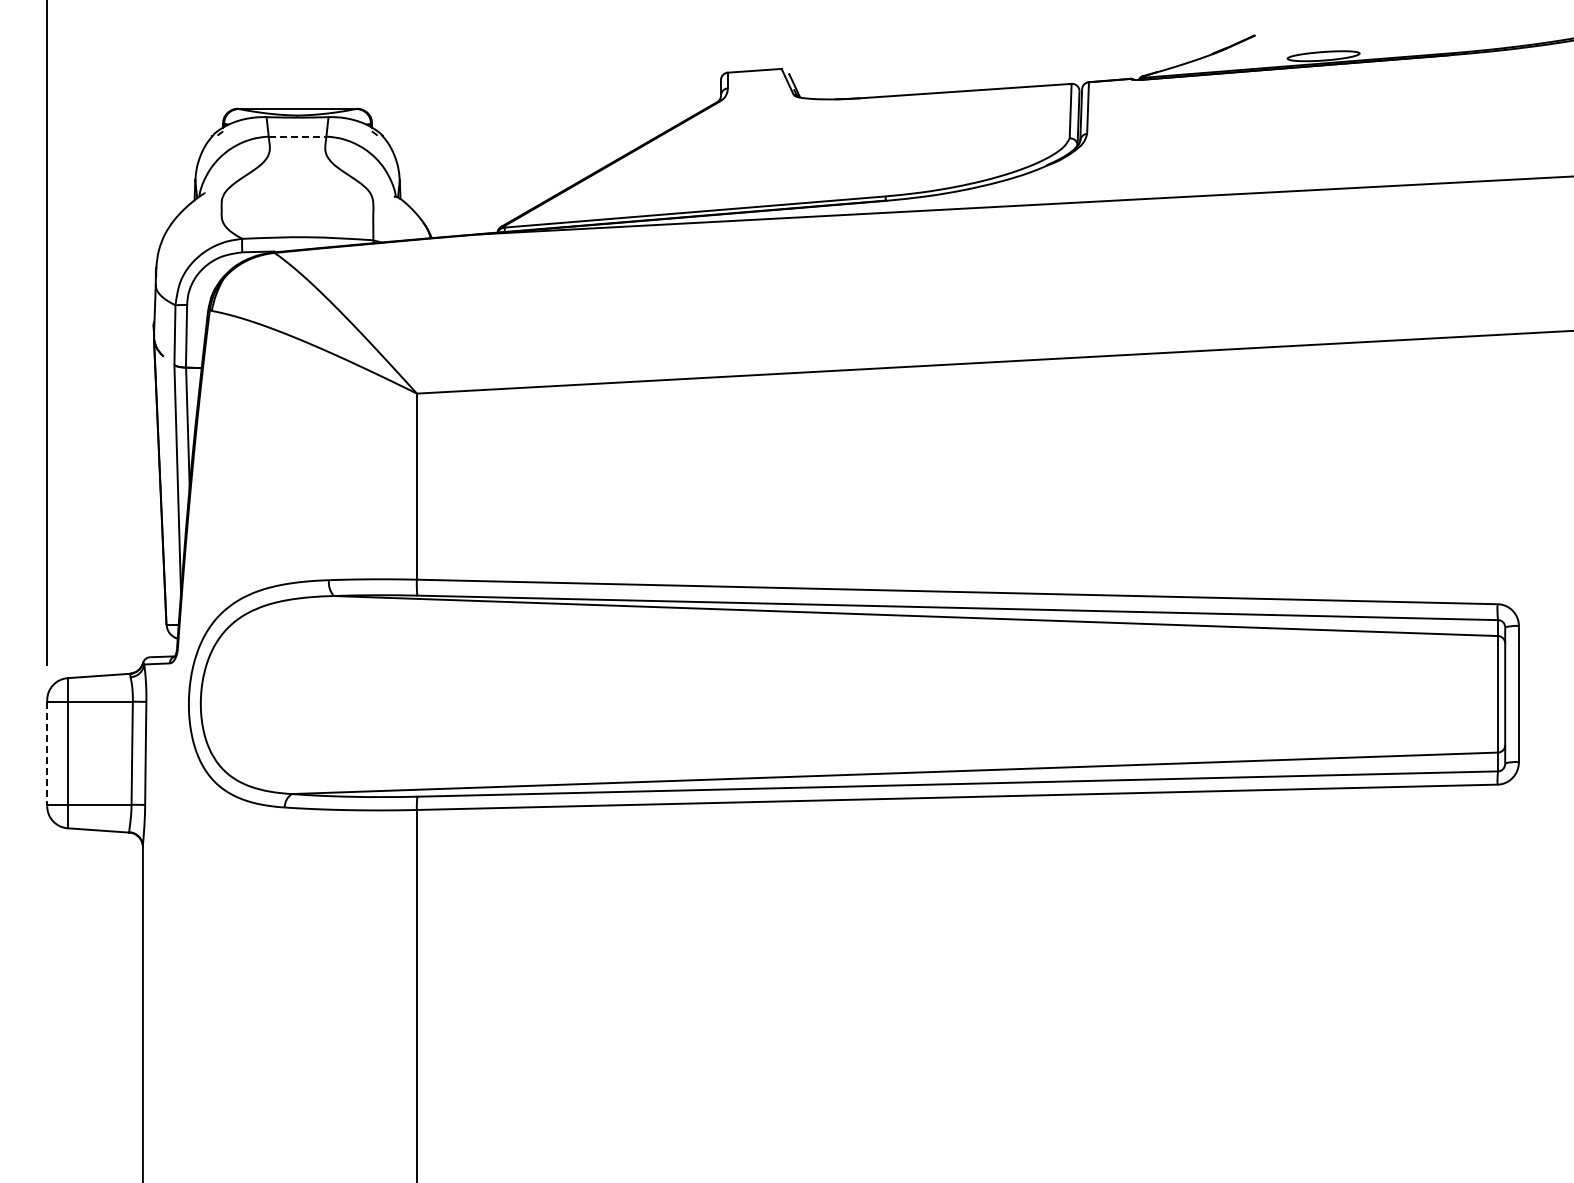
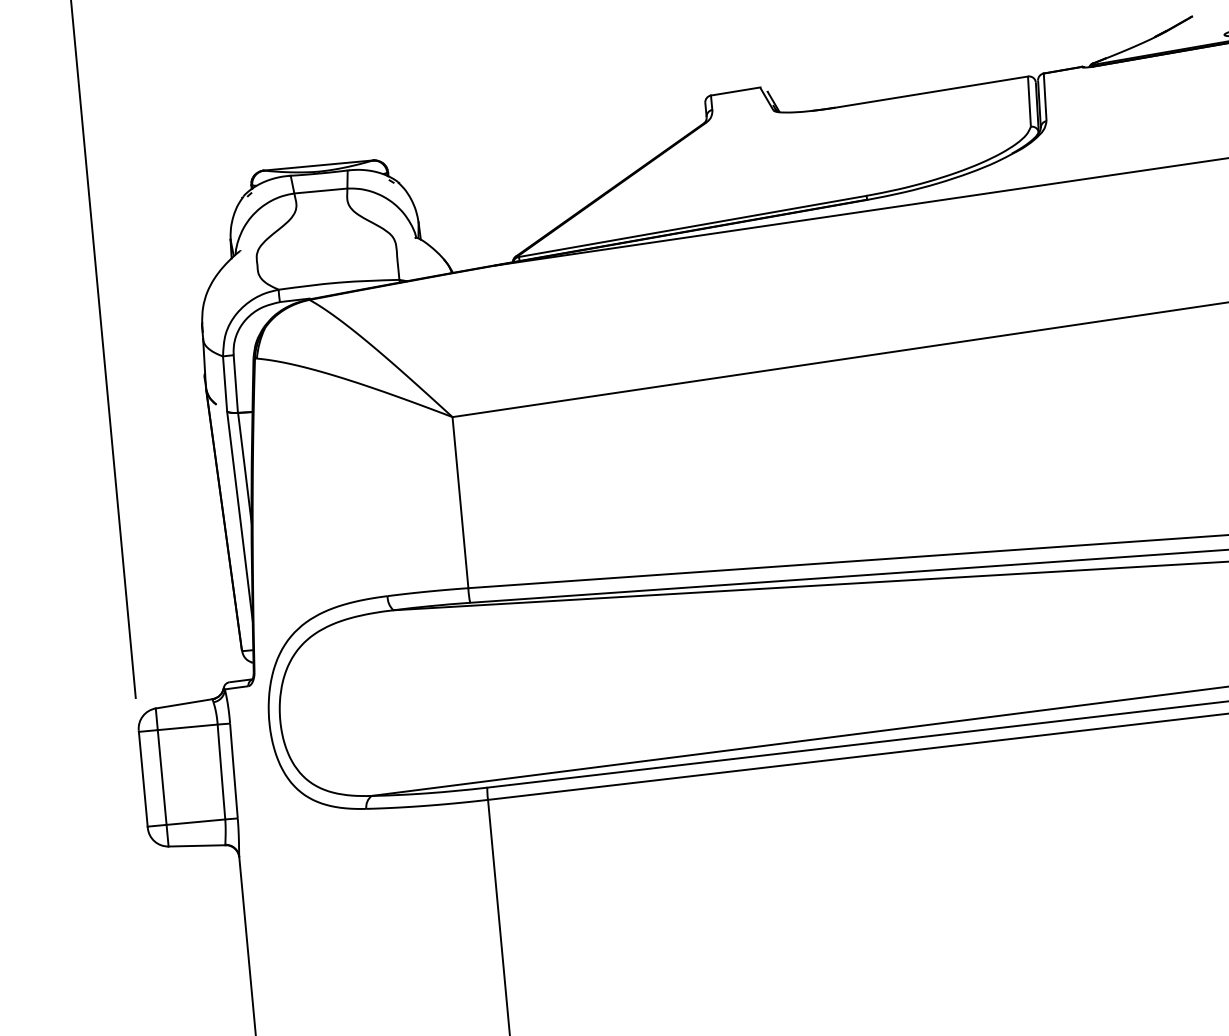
line: (297, 136) -> (320, 190), dashed -> solid
line: (47, 753) -> (143, 779), dashed -> solid

